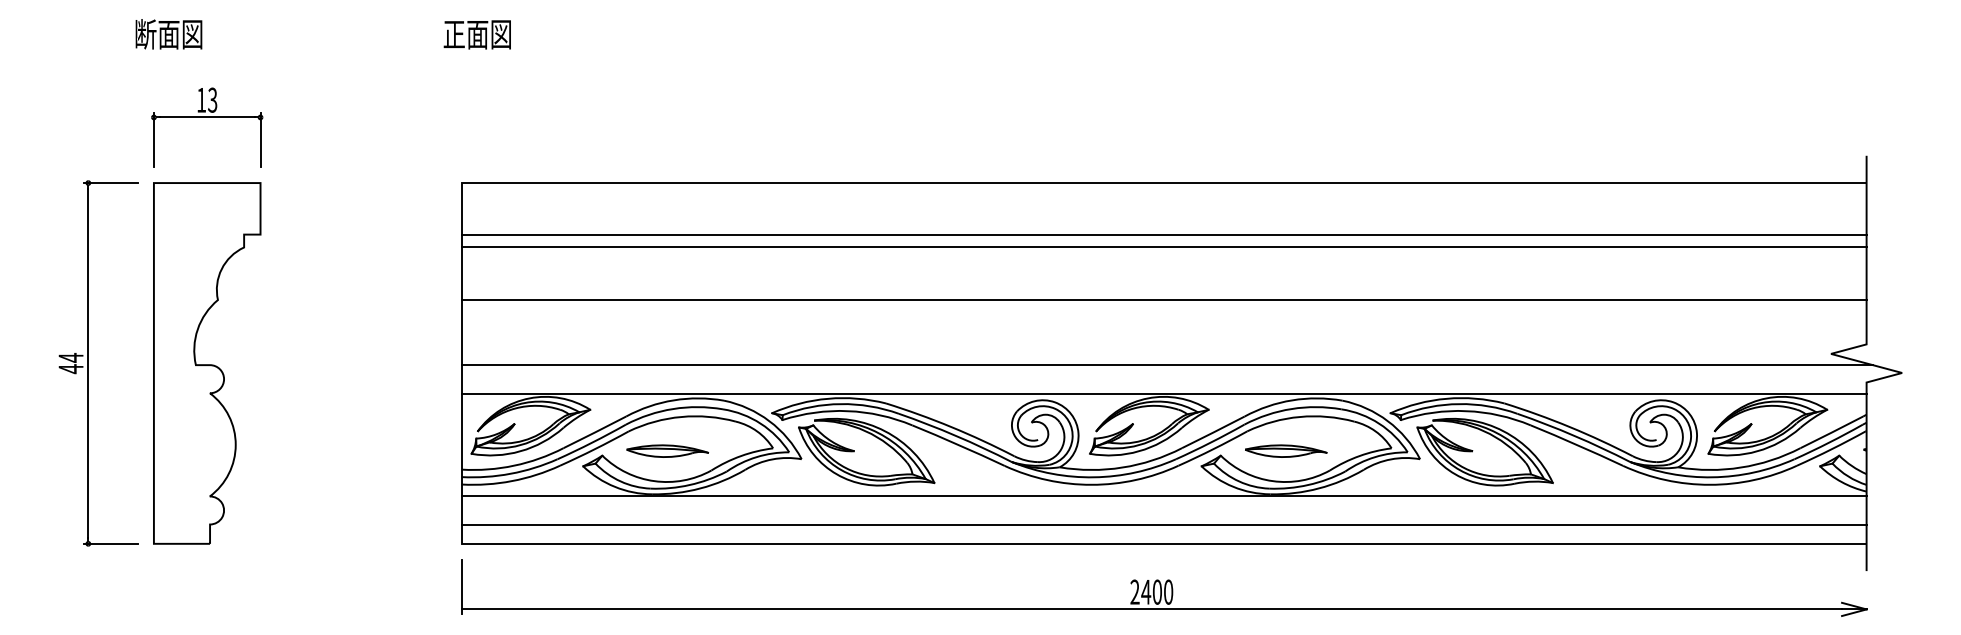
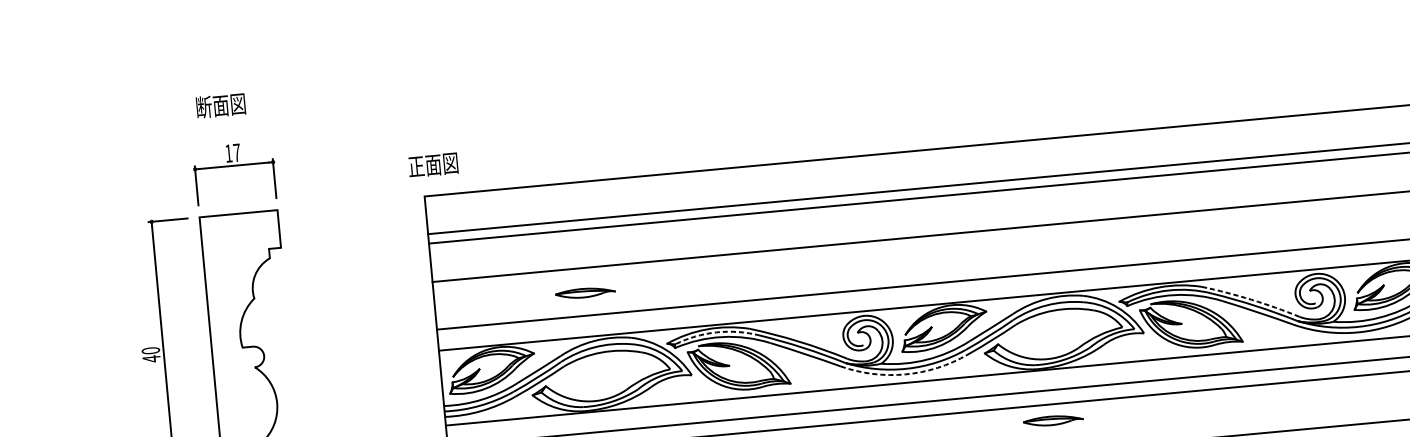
text: (168, 34) -> (220, 105), moved
text: (476, 34) -> (432, 165), moved
text: (212, 99) -> (236, 152), 13 -> 17
text: (70, 357) -> (150, 350), 44 -> 40
arc: (840, 404) -> (716, 332), solid -> dashed
arc: (1569, 427) -> (1251, 300), solid -> dashed
part: (667, 450) -> (585, 292), moved
part: (1286, 450) -> (1053, 420), moved
arc: (1091, 484) -> (905, 374), solid -> dashed

